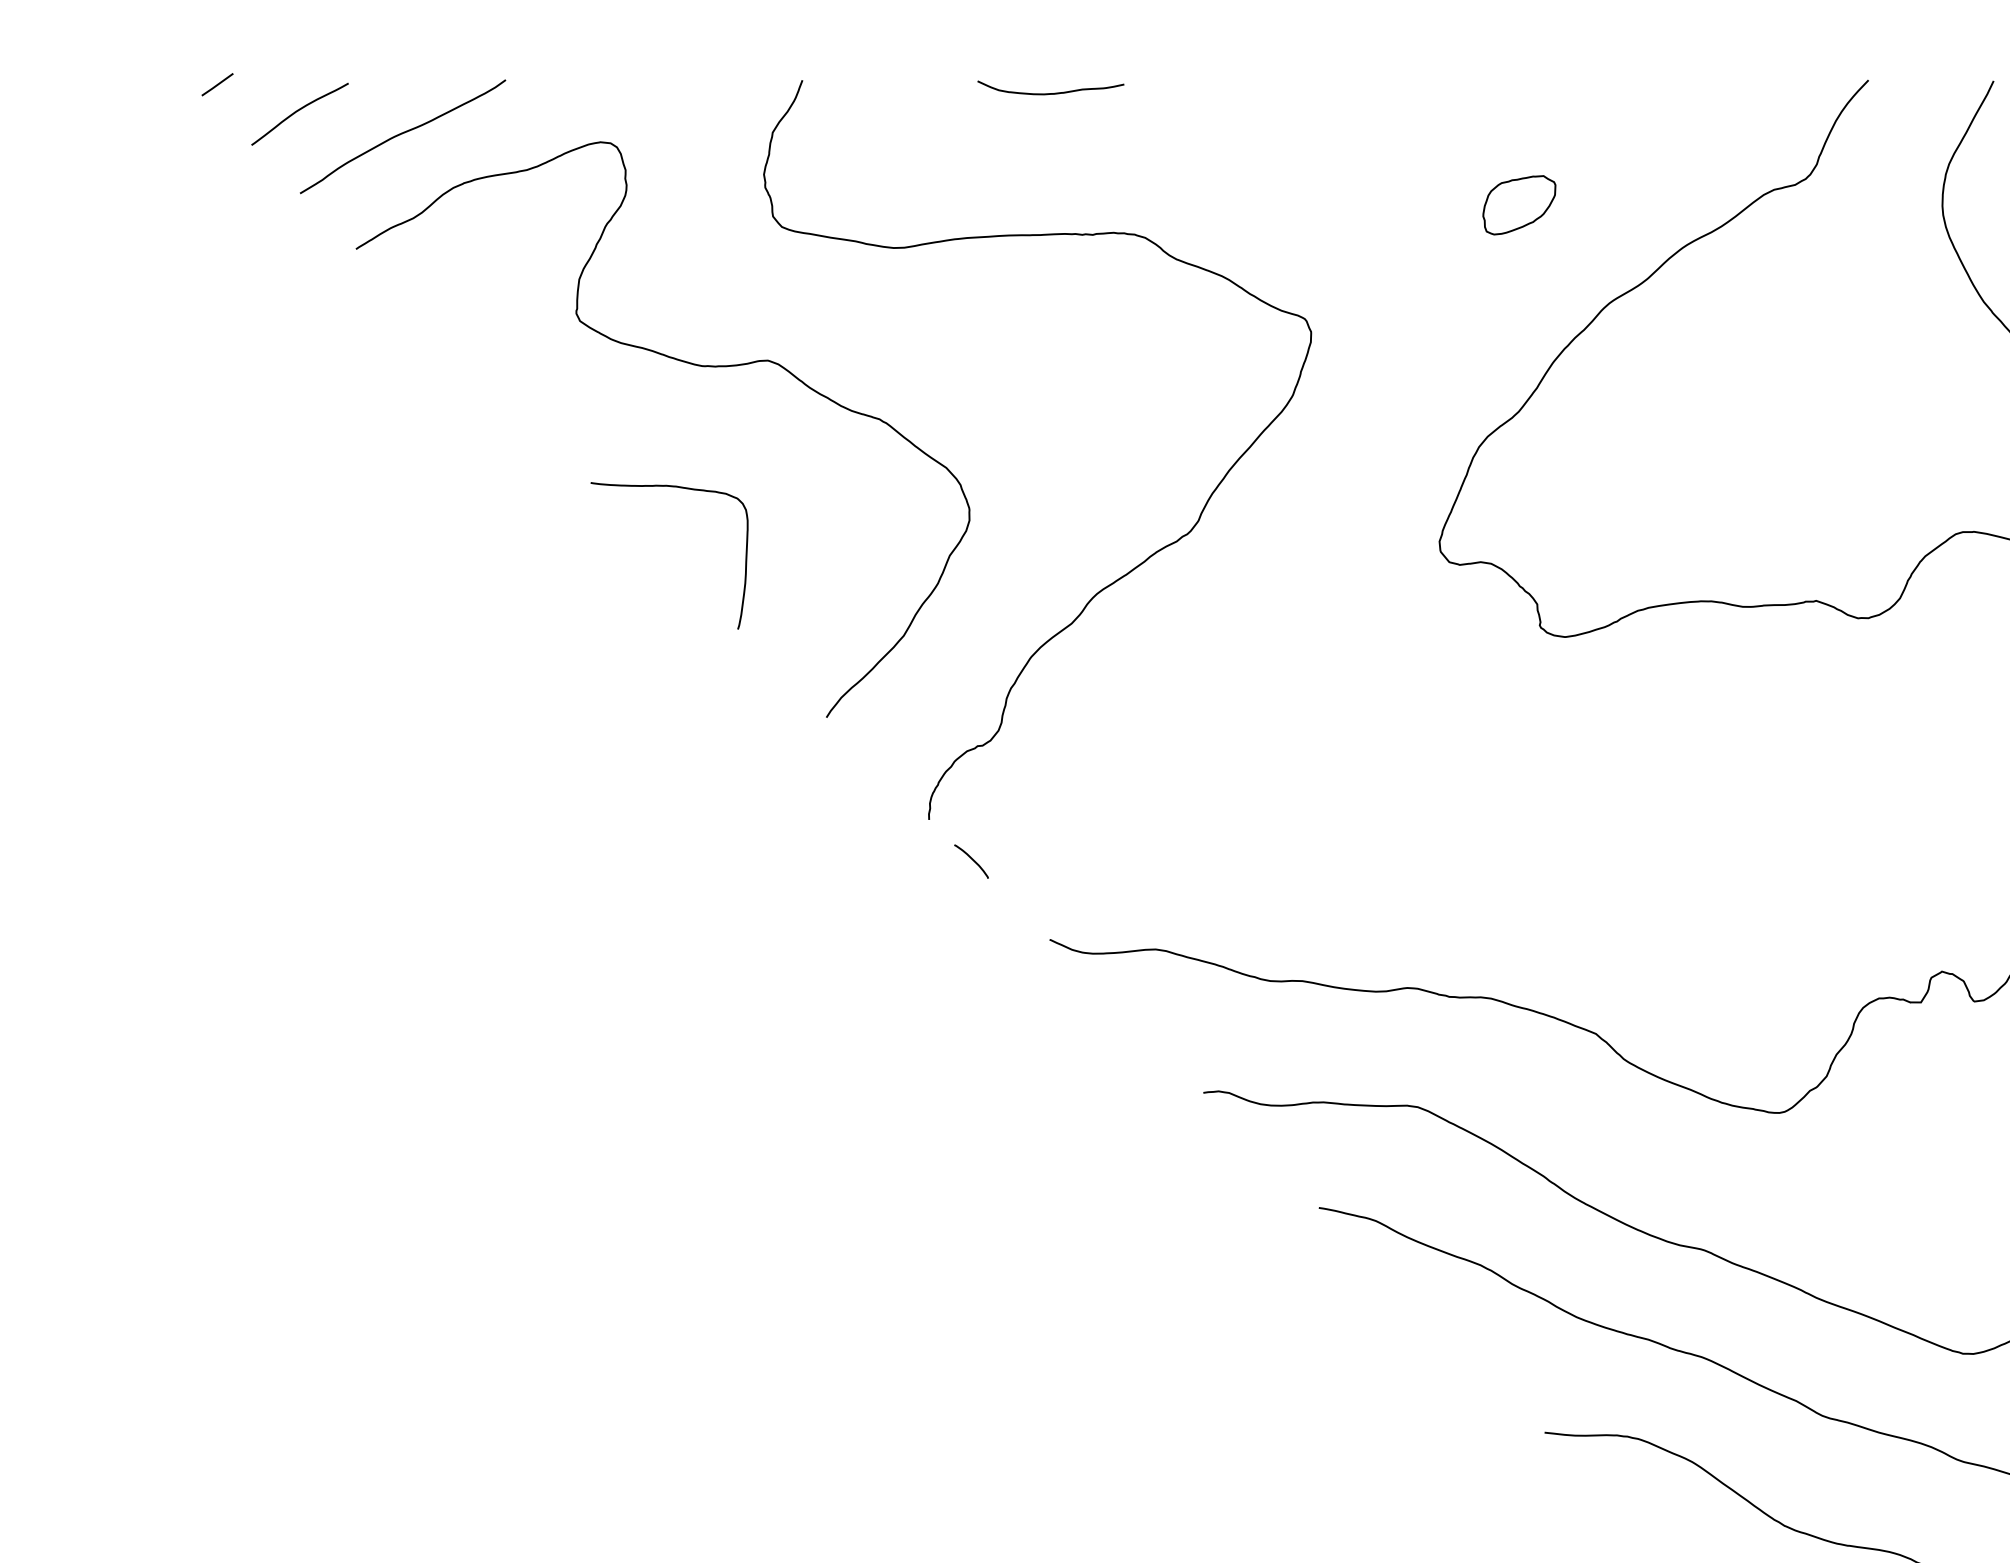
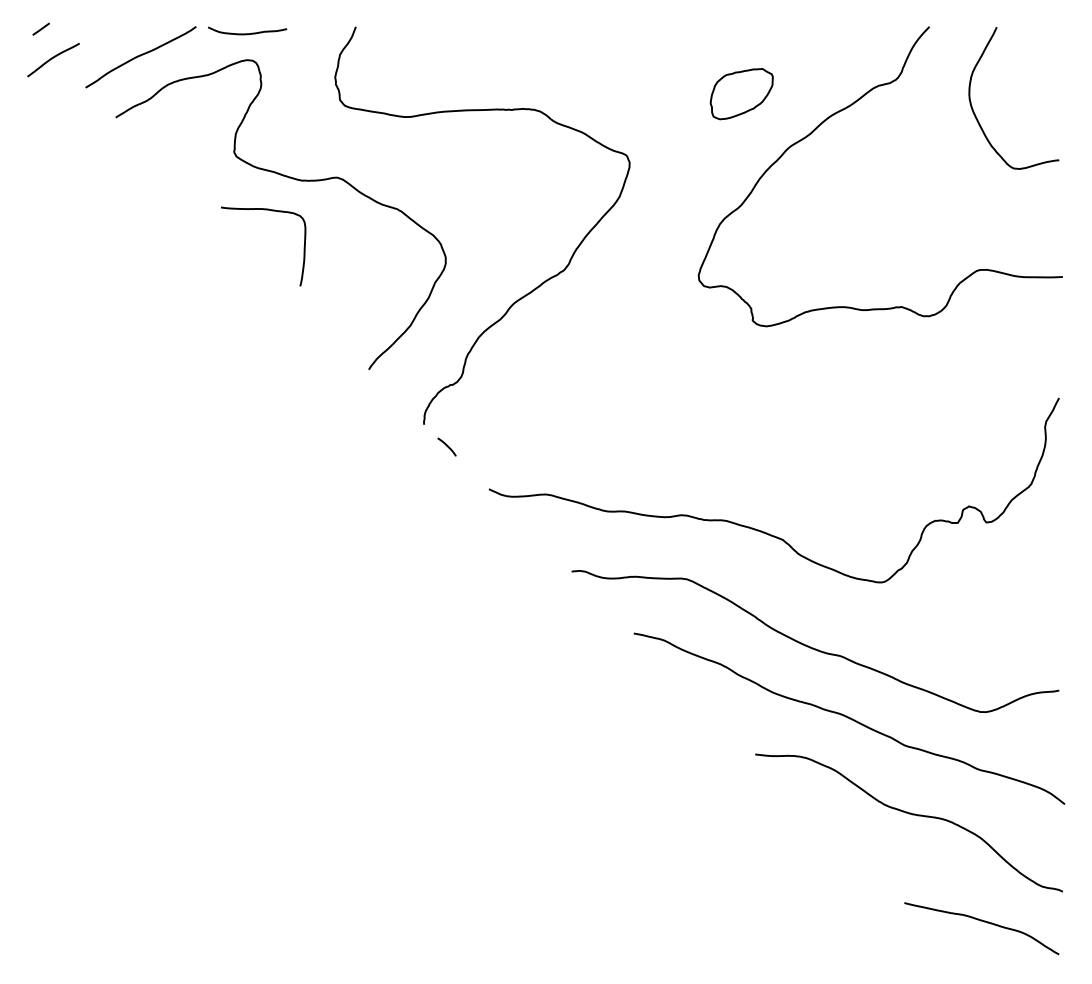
curve: (1050, 92) -> (247, 33), moved
curve: (298, 113) -> (52, 59), moved
part: (1519, 204) -> (741, 93), size x1.6
curve: (684, 490) -> (271, 211), moved

